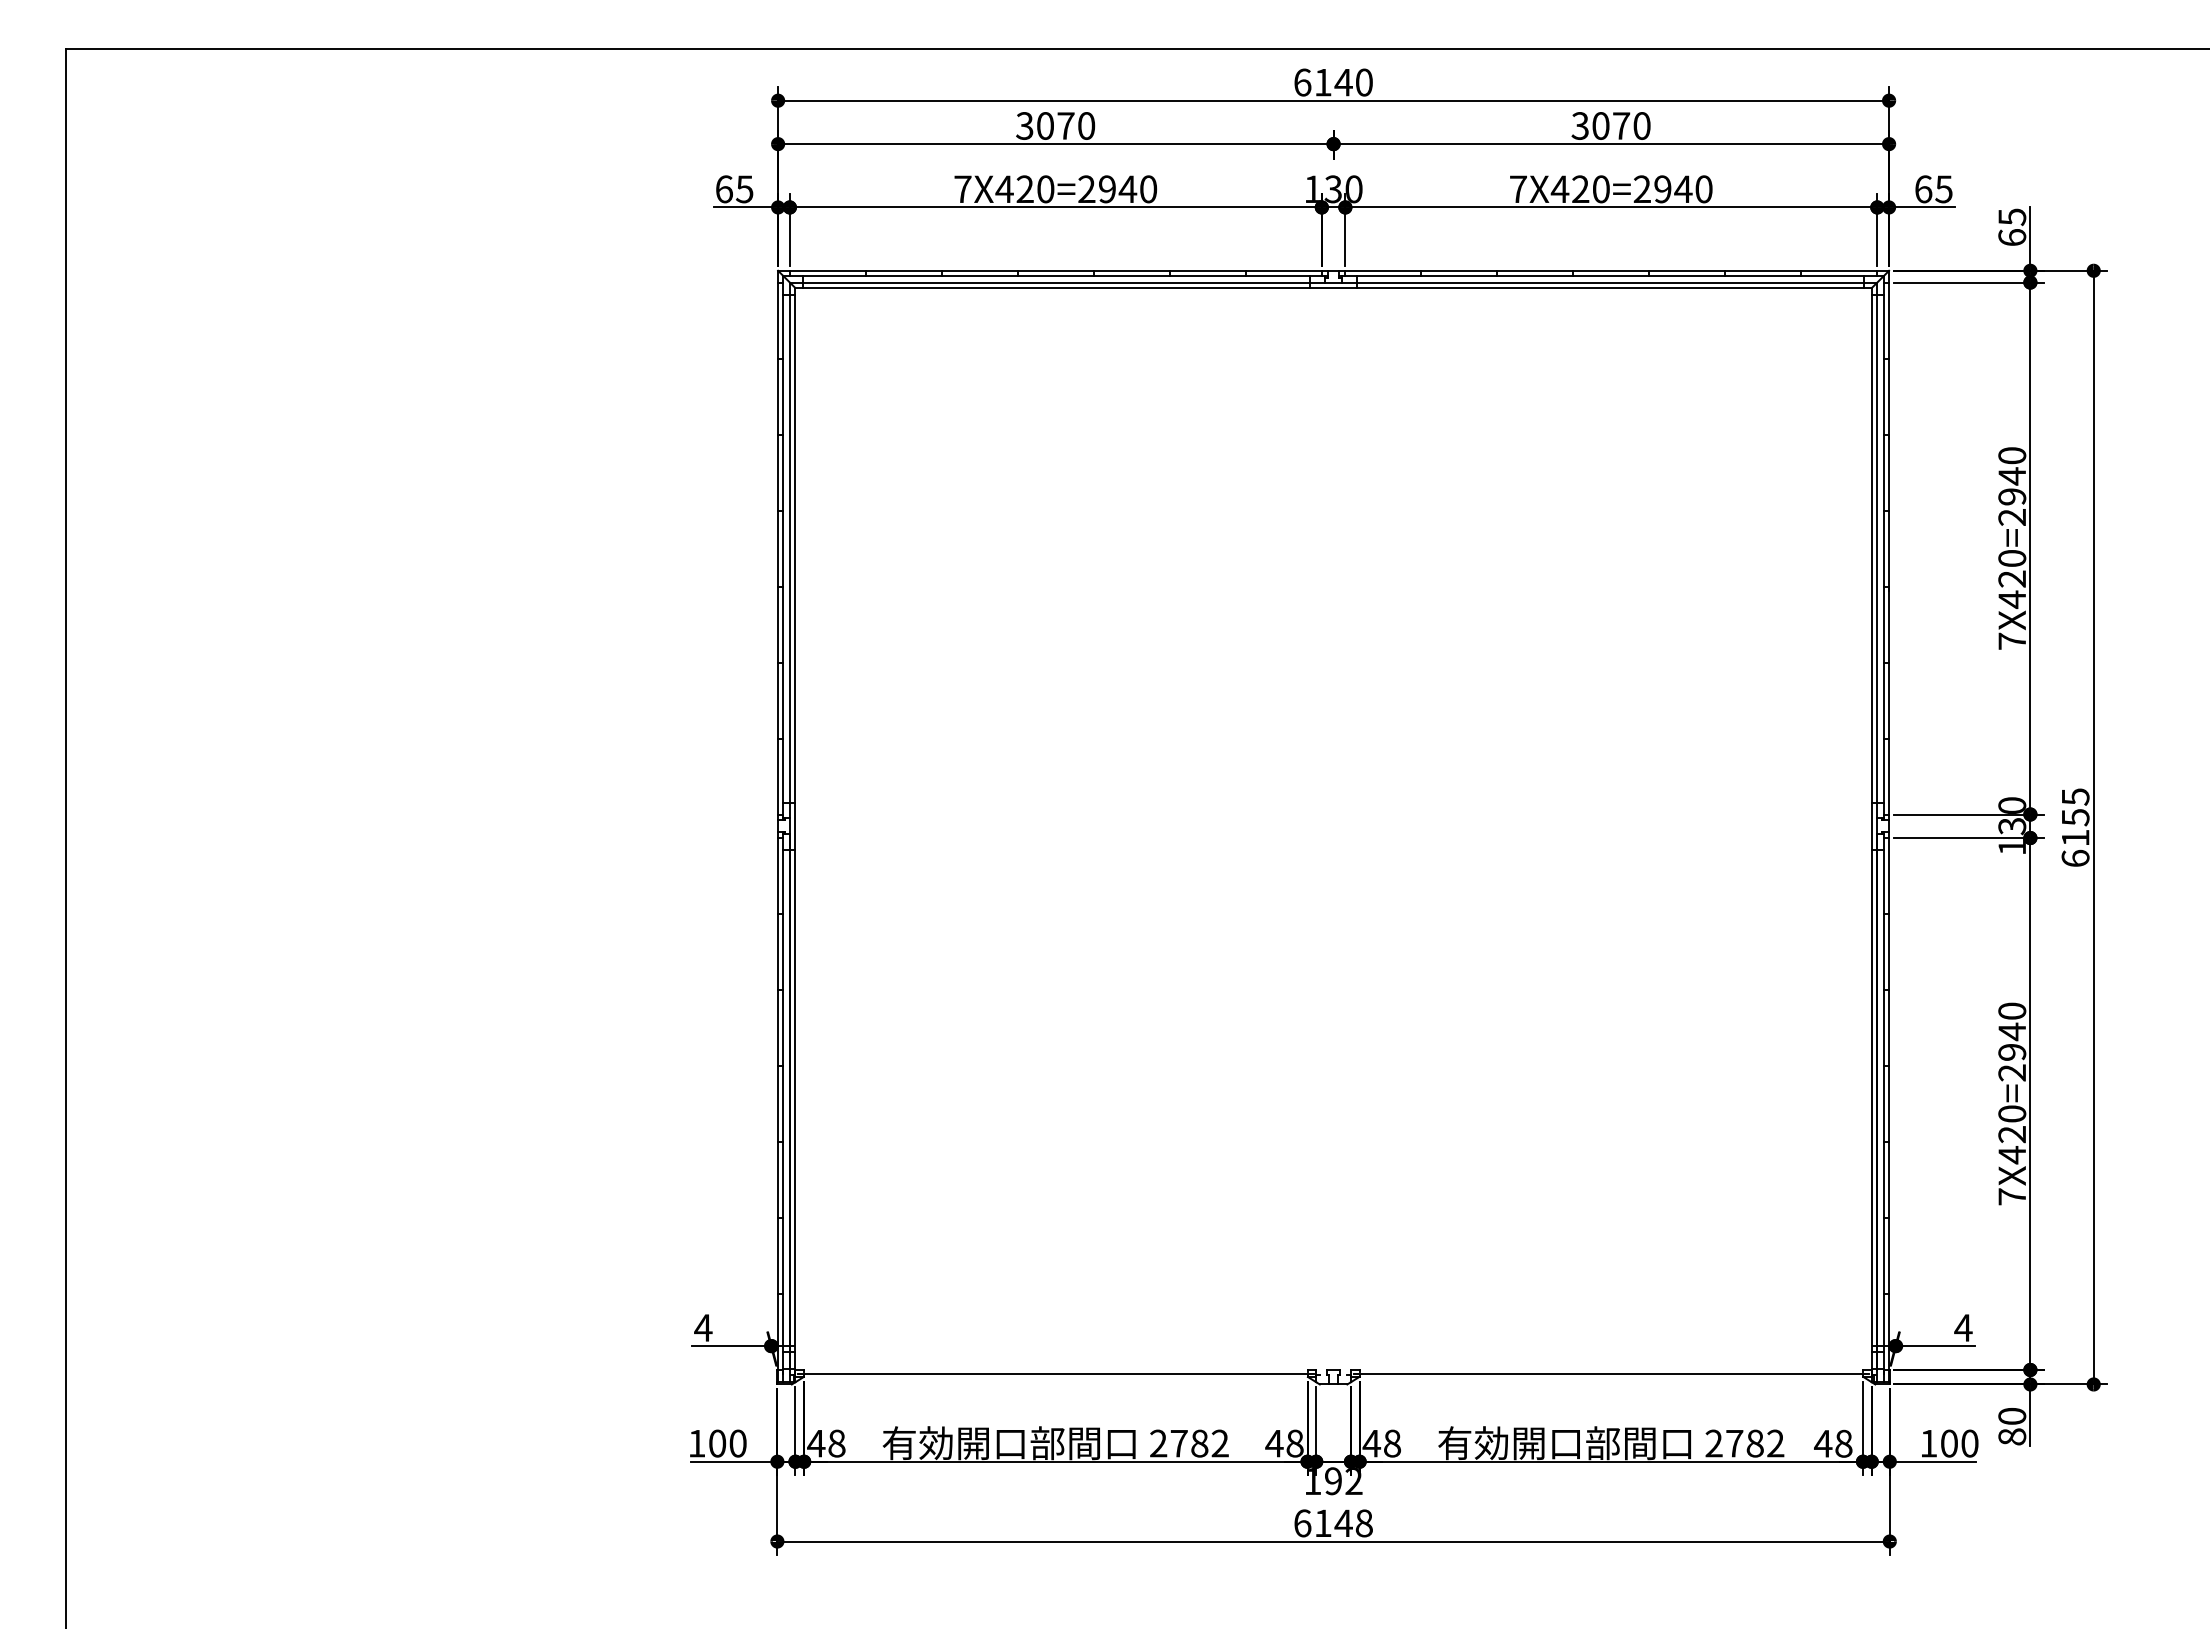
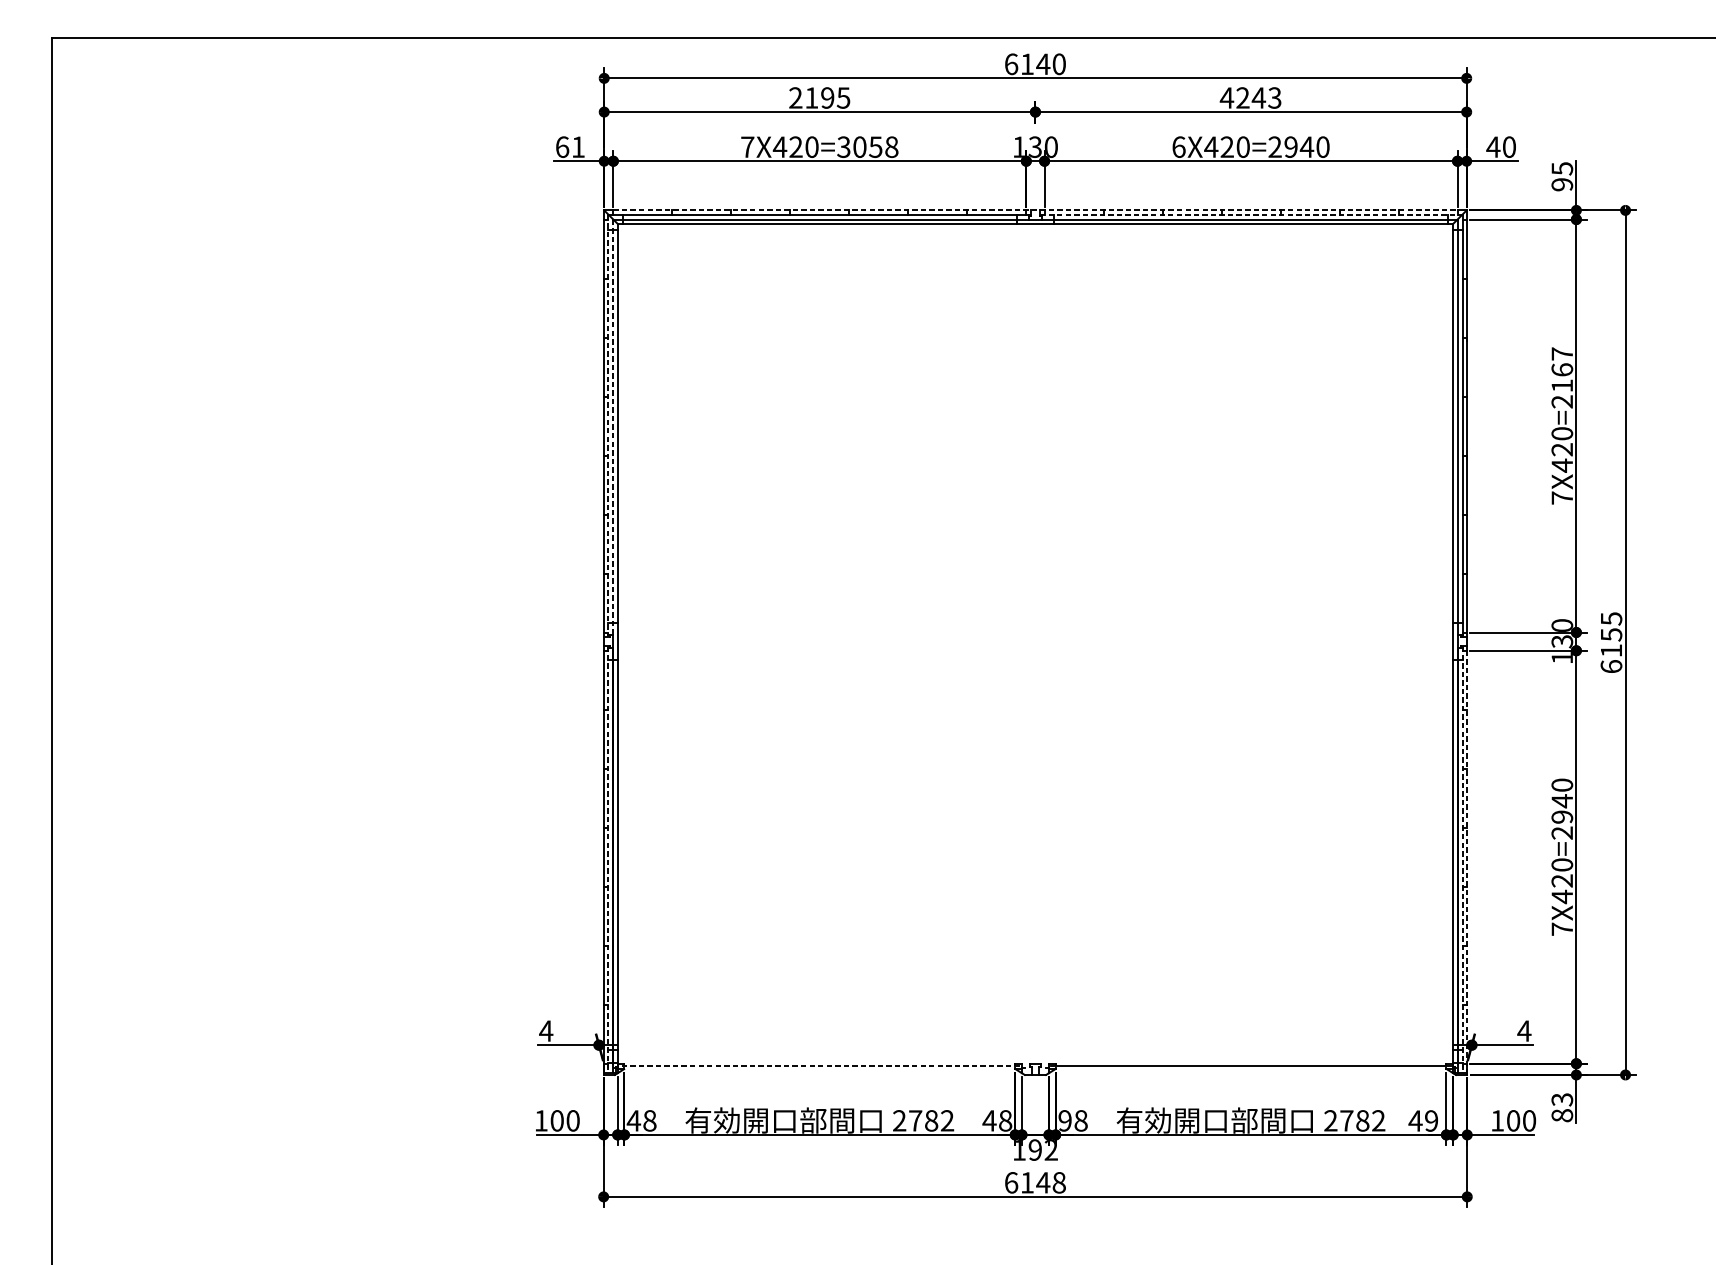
text: (1055, 125) -> (819, 97), 3070 -> 2195
text: (1610, 125) -> (1250, 97), 3070 -> 4243
text: (744, 189) -> (578, 147), 65 -> 61
text: (1117, 189) -> (867, 147), 7X420=2940 -> 7X420=3058
text: (1518, 189) -> (1179, 147), 7X420=2940 -> 6X420=2940
text: (1933, 189) -> (1501, 147), 65 -> 40
text: (2012, 237) -> (1562, 184), 65 -> 95
line: (1333, 270) -> (1035, 210), solid -> dashed
line: (1612, 276) -> (1251, 214), solid -> dashed
text: (2012, 476) -> (1562, 370), 7X420=2940 -> 7X420=2167
line: (783, 548) -> (608, 426), solid -> dashed
line: (789, 550) -> (613, 427), solid -> dashed
line: (783, 1106) -> (608, 859), solid -> dashed
line: (1883, 1106) -> (1462, 859), solid -> dashed
line: (1889, 1109) -> (1467, 861), solid -> dashed
line: (1055, 1373) -> (819, 1066), solid -> dashed
text: (2012, 1416) -> (1562, 1099), 80 -> 83
text: (1371, 1443) -> (1064, 1120), 48 -> 98
text: (1843, 1443) -> (1431, 1120), 48 -> 49

